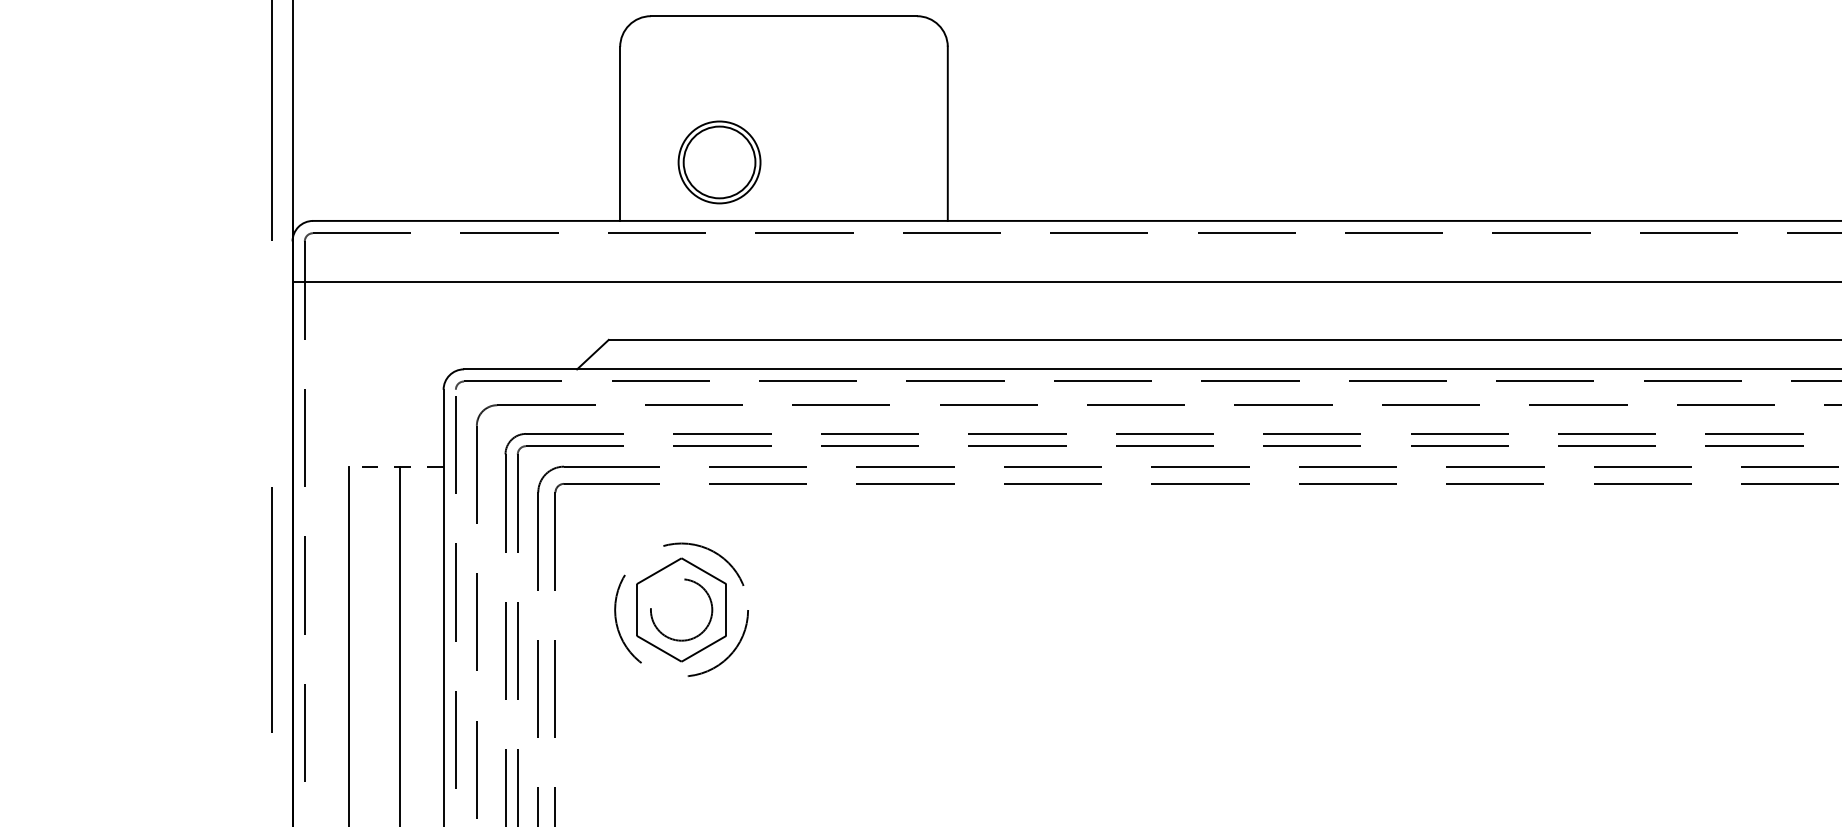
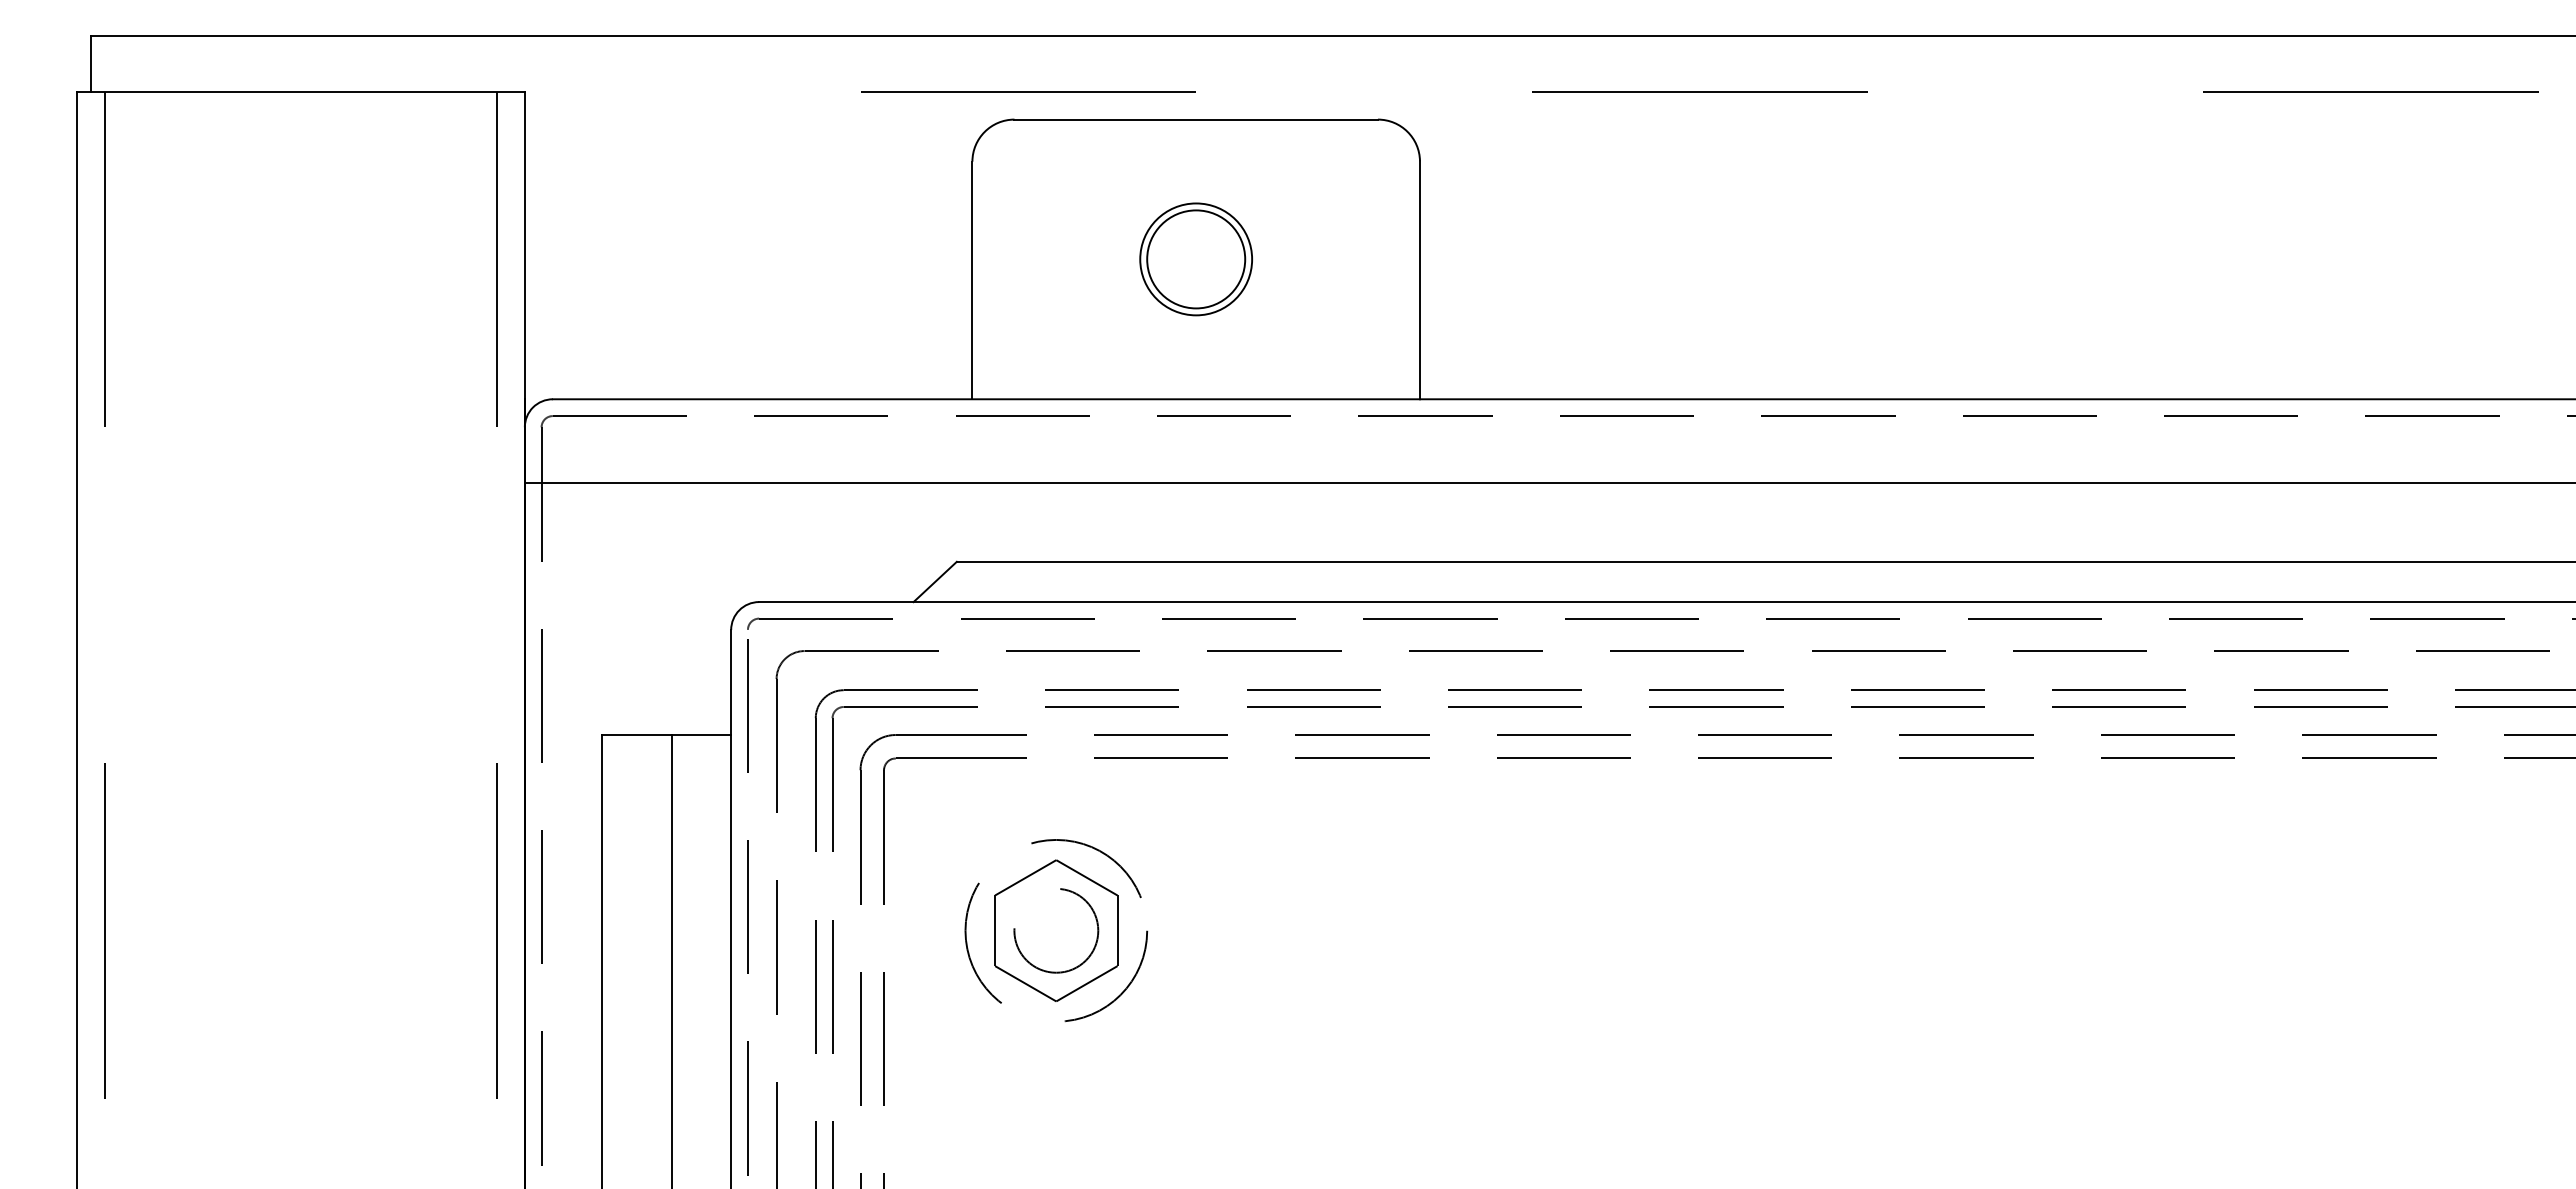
part: (719, 162) -> (1195, 259), moved
line: (396, 467) -> (666, 735), dashed -> solid

